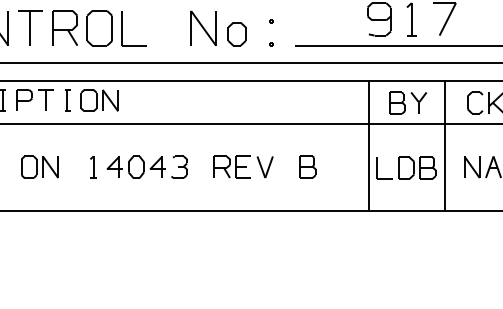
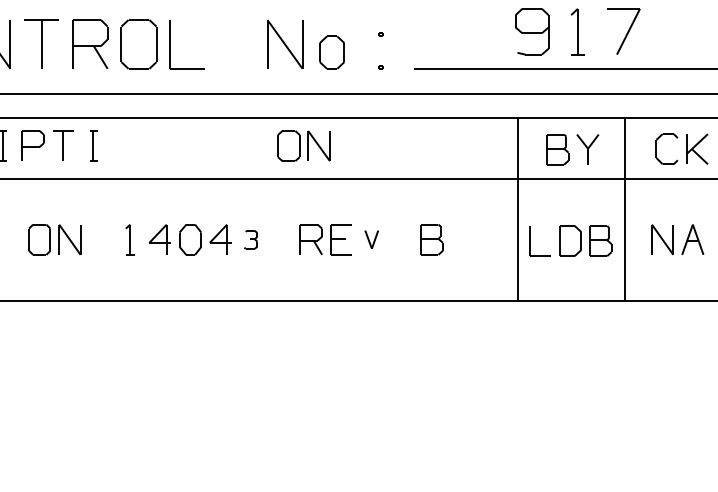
part: (99, 100) -> (303, 145), moved
part: (179, 167) -> (250, 239), size x0.6
part: (265, 167) -> (371, 239), size x0.6

